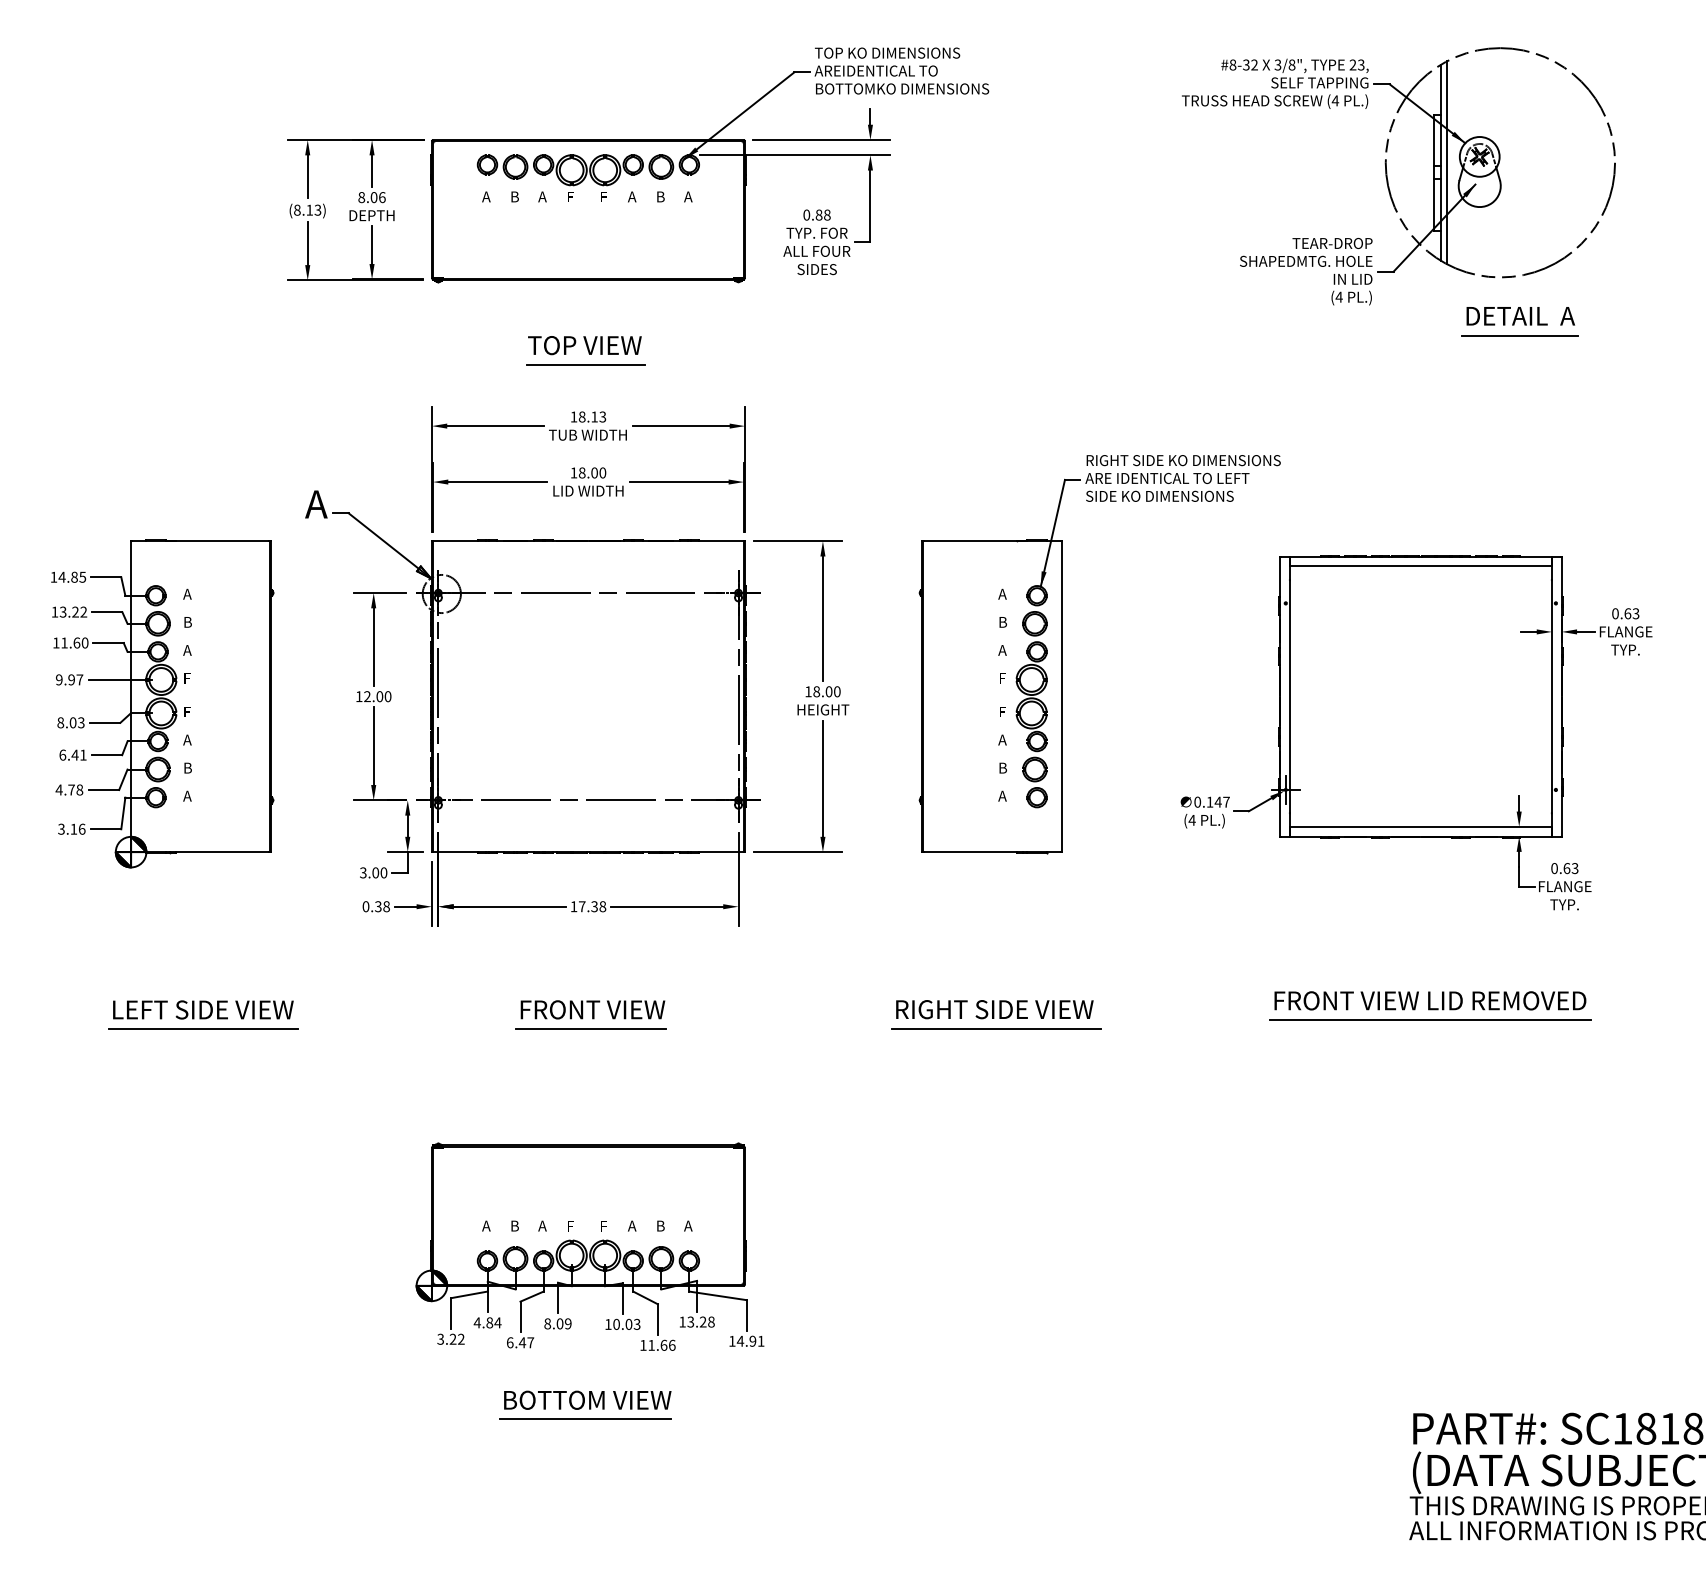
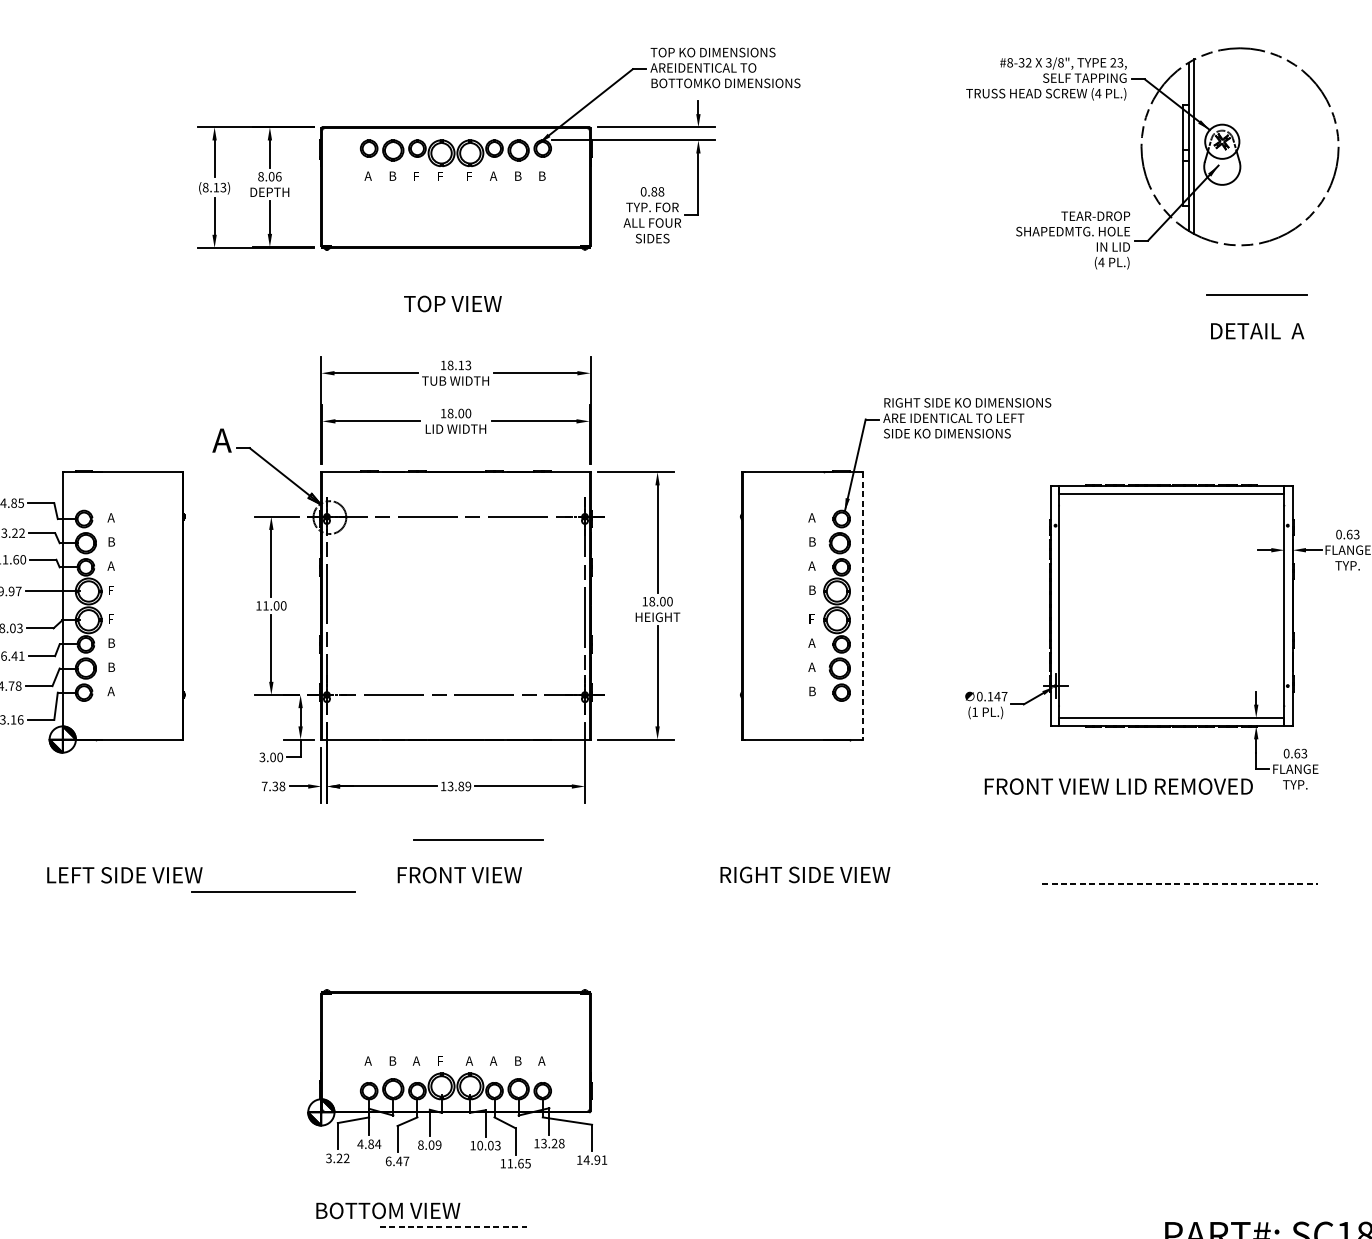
text: (542, 196) -> (416, 175), A -> F
text: (688, 196) -> (541, 175), A -> B
text: (1520, 316) -> (1257, 331), moved
line: (585, 364) -> (453, 320), removed
text: (1002, 678) -> (811, 590), F -> B
text: (367, 696) -> (265, 605), 12.00 -> 11.00
line: (1061, 697) -> (862, 606), solid -> dashed
text: (187, 739) -> (111, 642), A -> B
text: (1002, 767) -> (811, 666), B -> A
text: (1002, 795) -> (811, 690), A -> B
text: (1191, 820) -> (974, 712), (4 -> (1
text: (365, 906) -> (264, 786), 0.38 -> 7.38
text: (592, 906) -> (459, 786), 17.38 -> 13.89
text: (1430, 1000) -> (1118, 786), moved
line: (1430, 1019) -> (1179, 883), solid -> dashed
line: (203, 1028) -> (273, 891), moved
line: (590, 1028) -> (477, 839), moved
line: (995, 1028) -> (805, 891), removed
text: (603, 1225) -> (468, 1060), F -> A
text: (671, 1344) -> (527, 1162), 11.66 -> 11.65
text: (587, 1399) -> (388, 1210), moved
line: (585, 1419) -> (453, 1227), solid -> dashed

